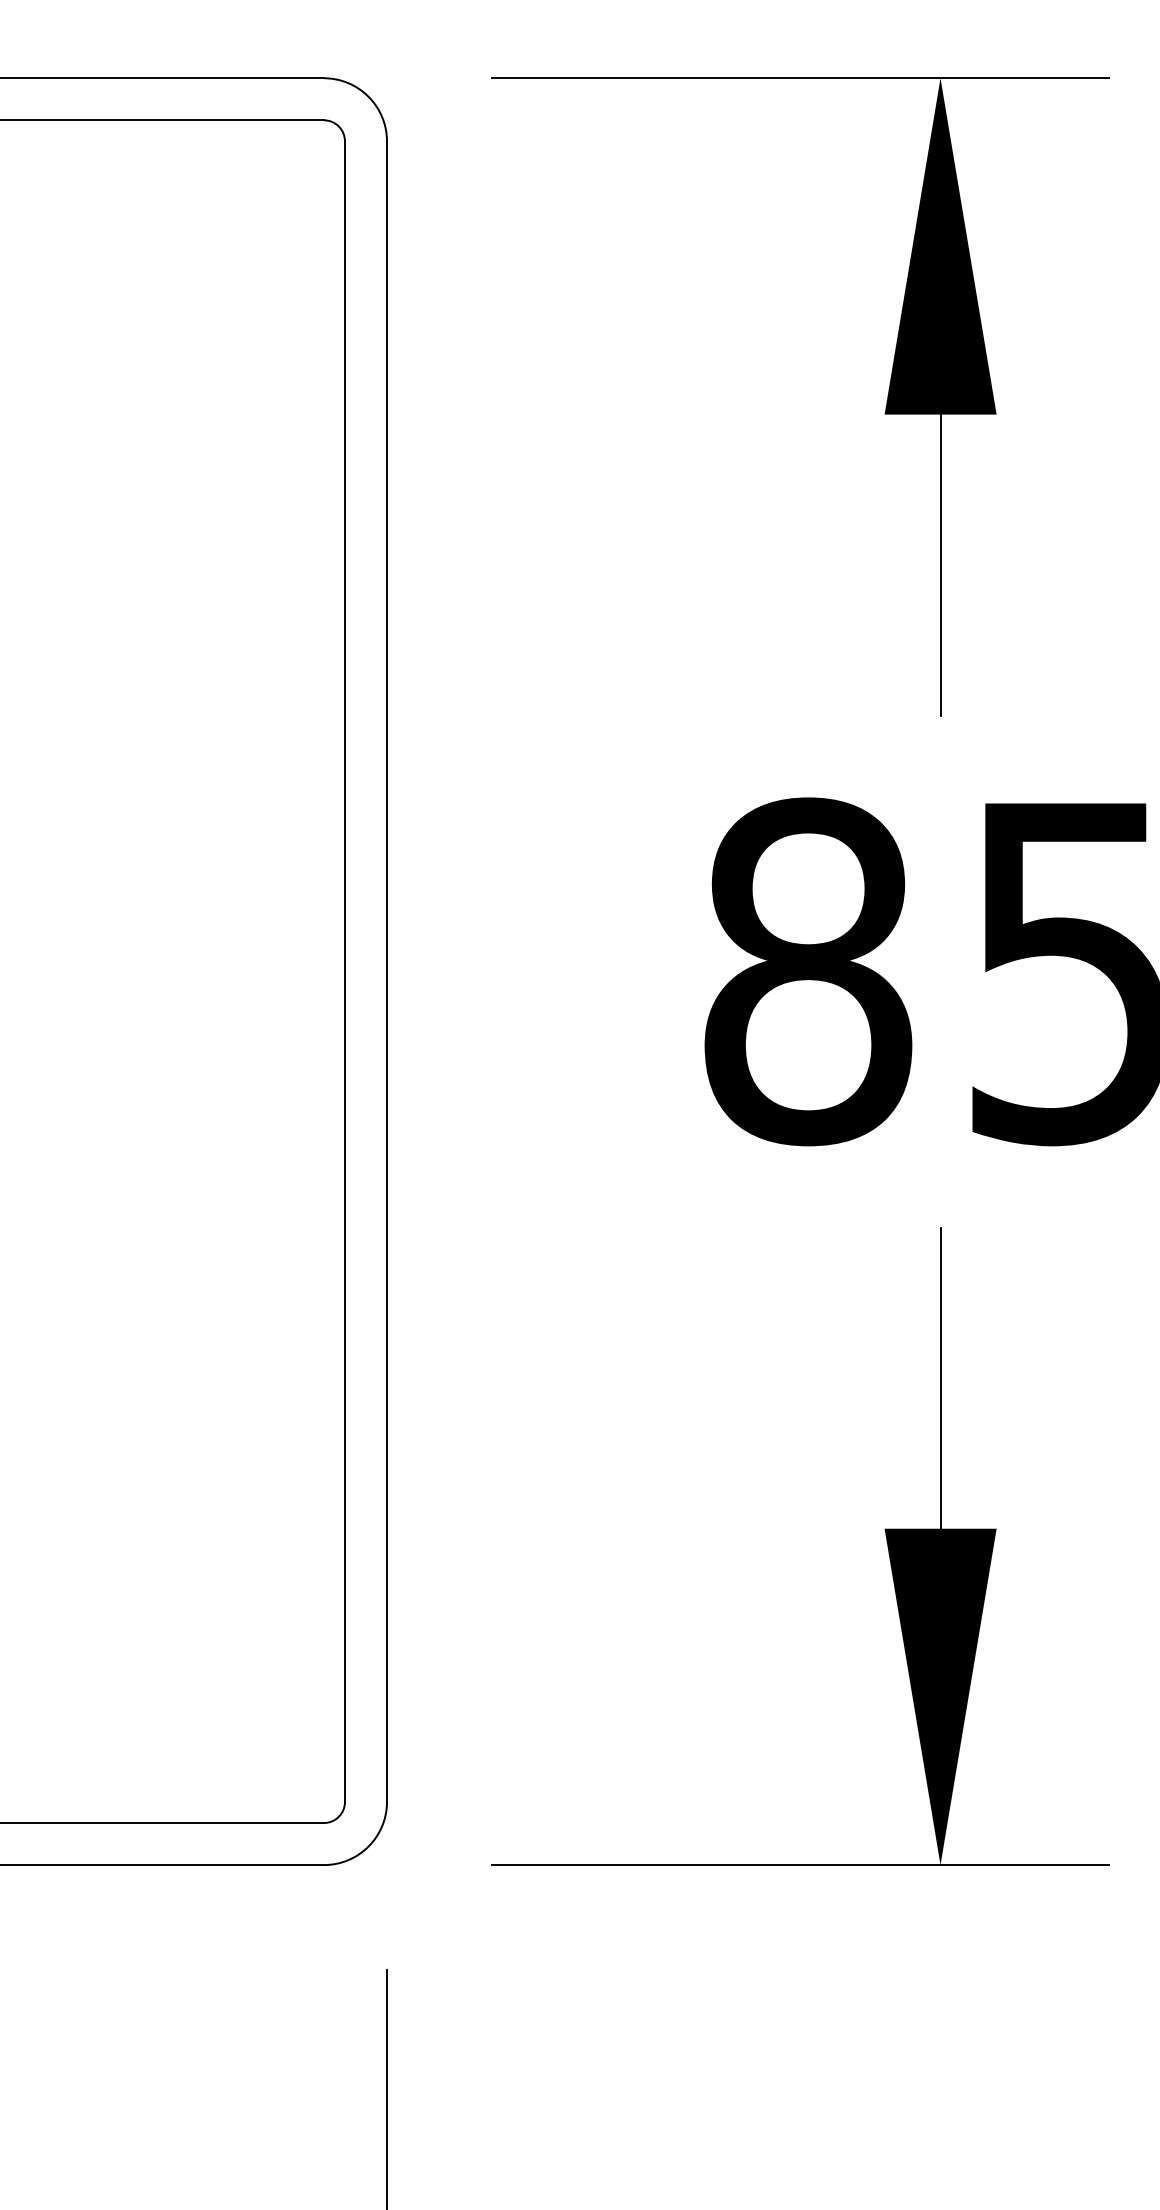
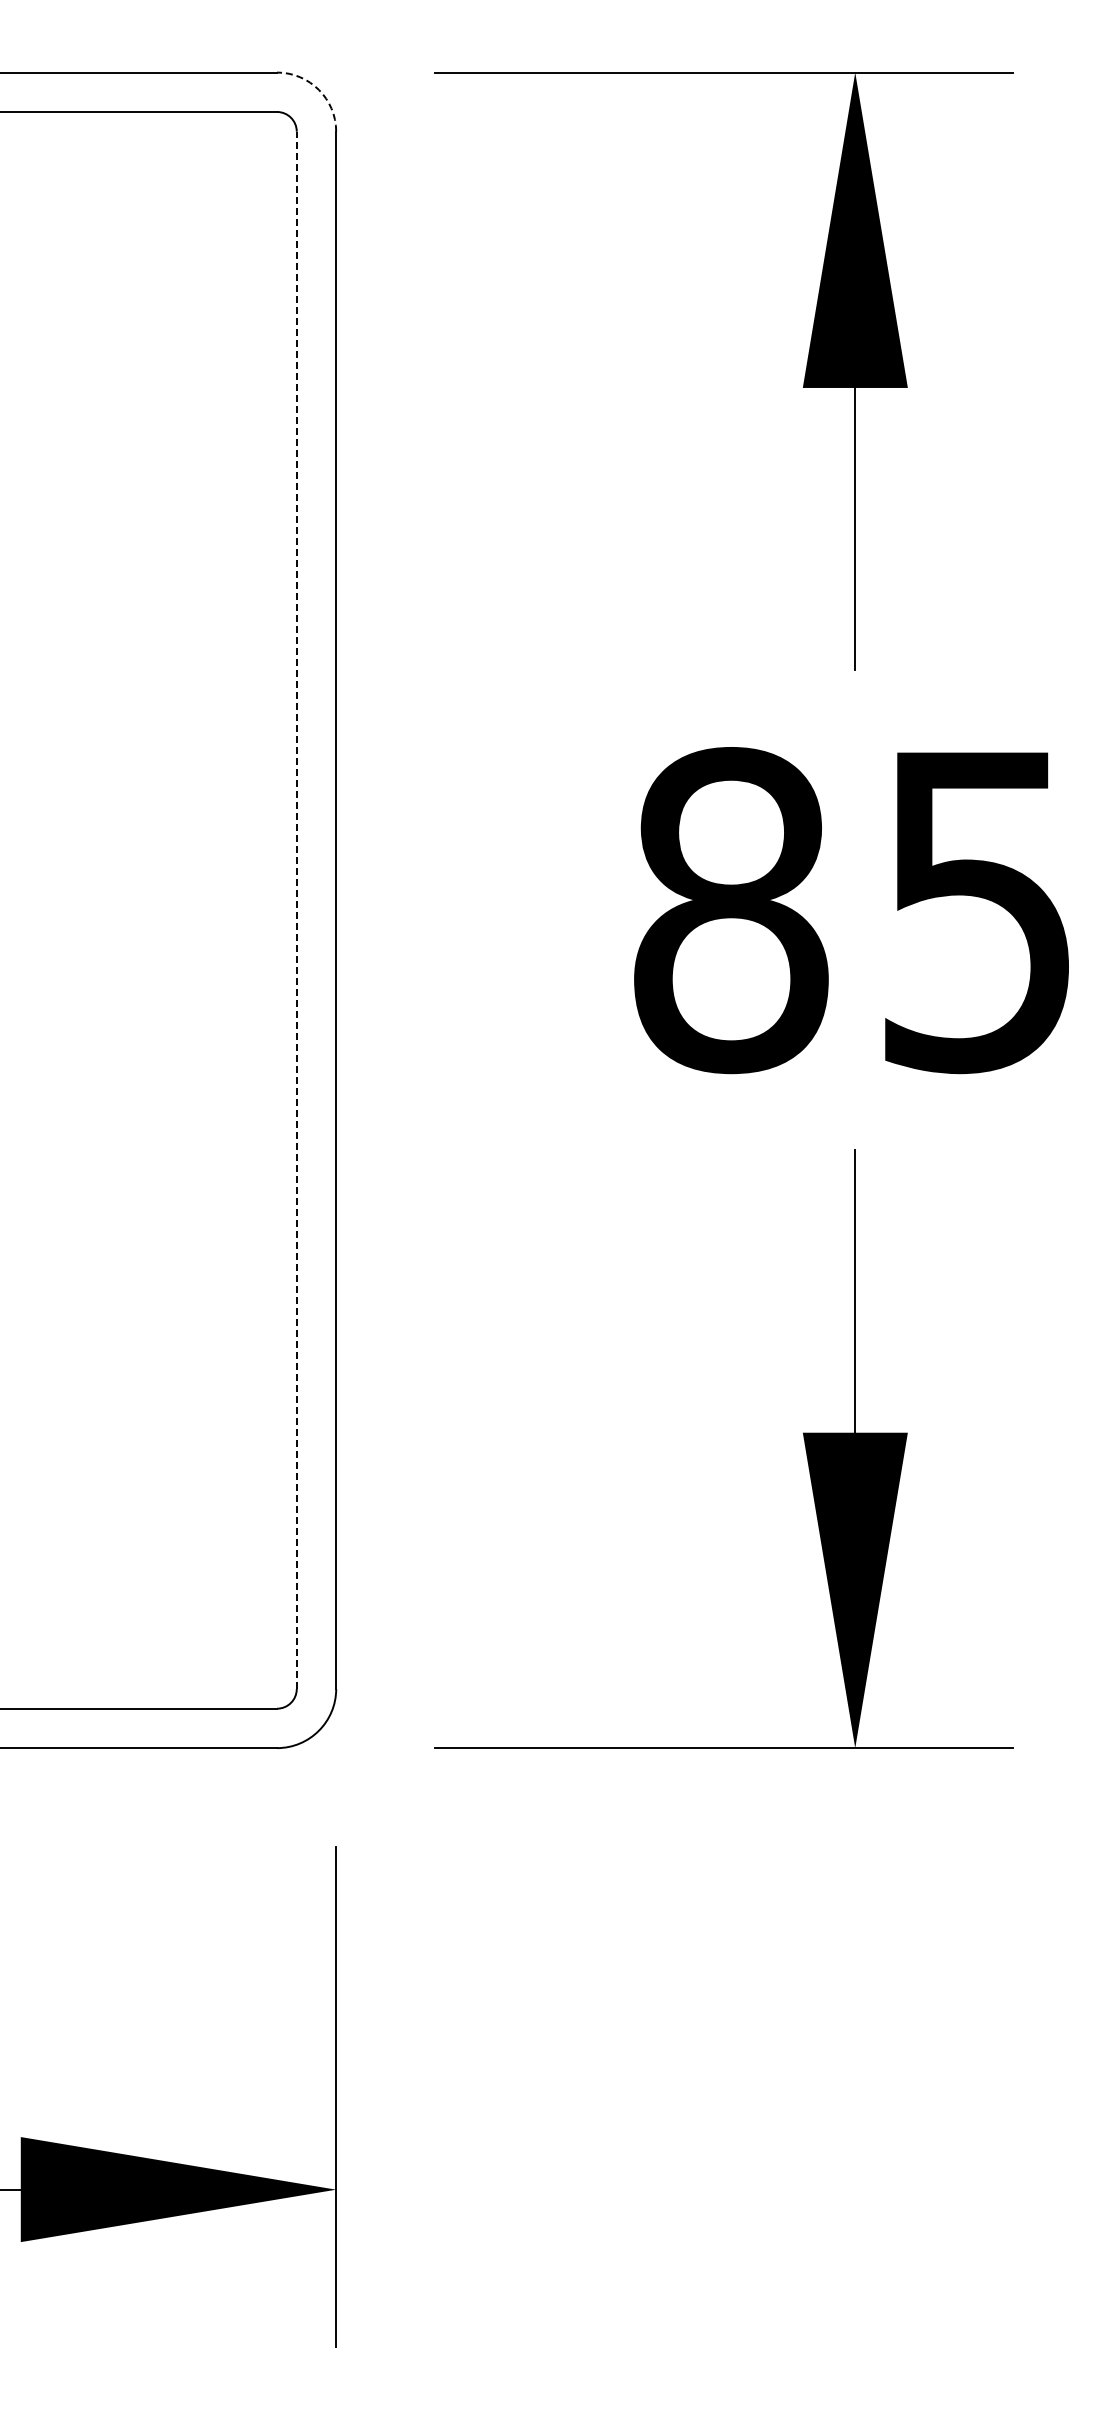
arc: (368, 96) -> (318, 89), solid -> dashed
line: (344, 971) -> (296, 910), solid -> dashed

